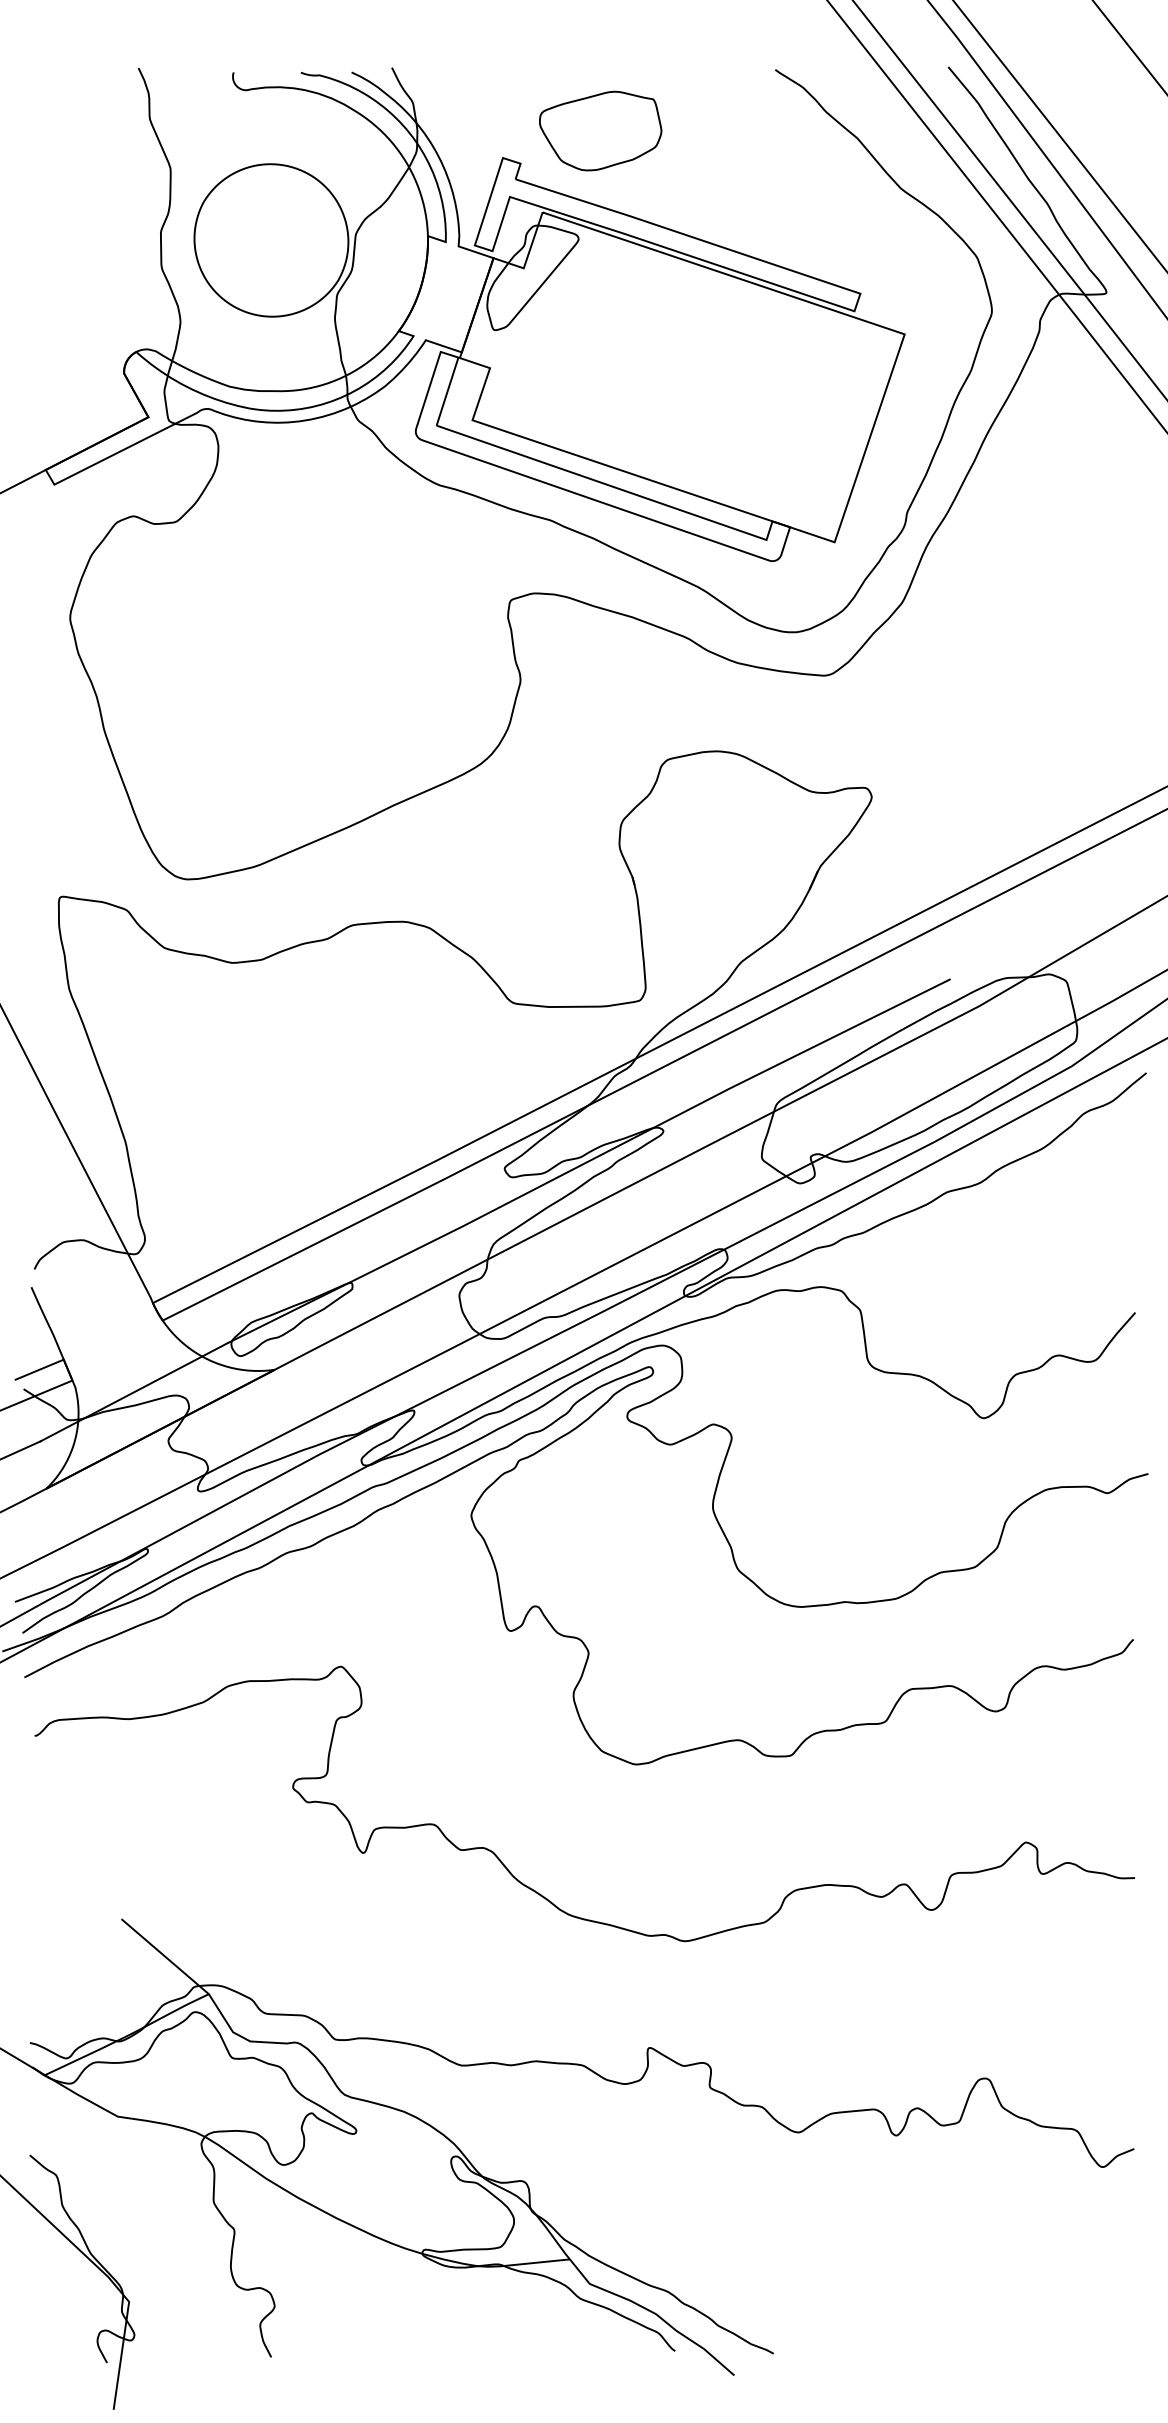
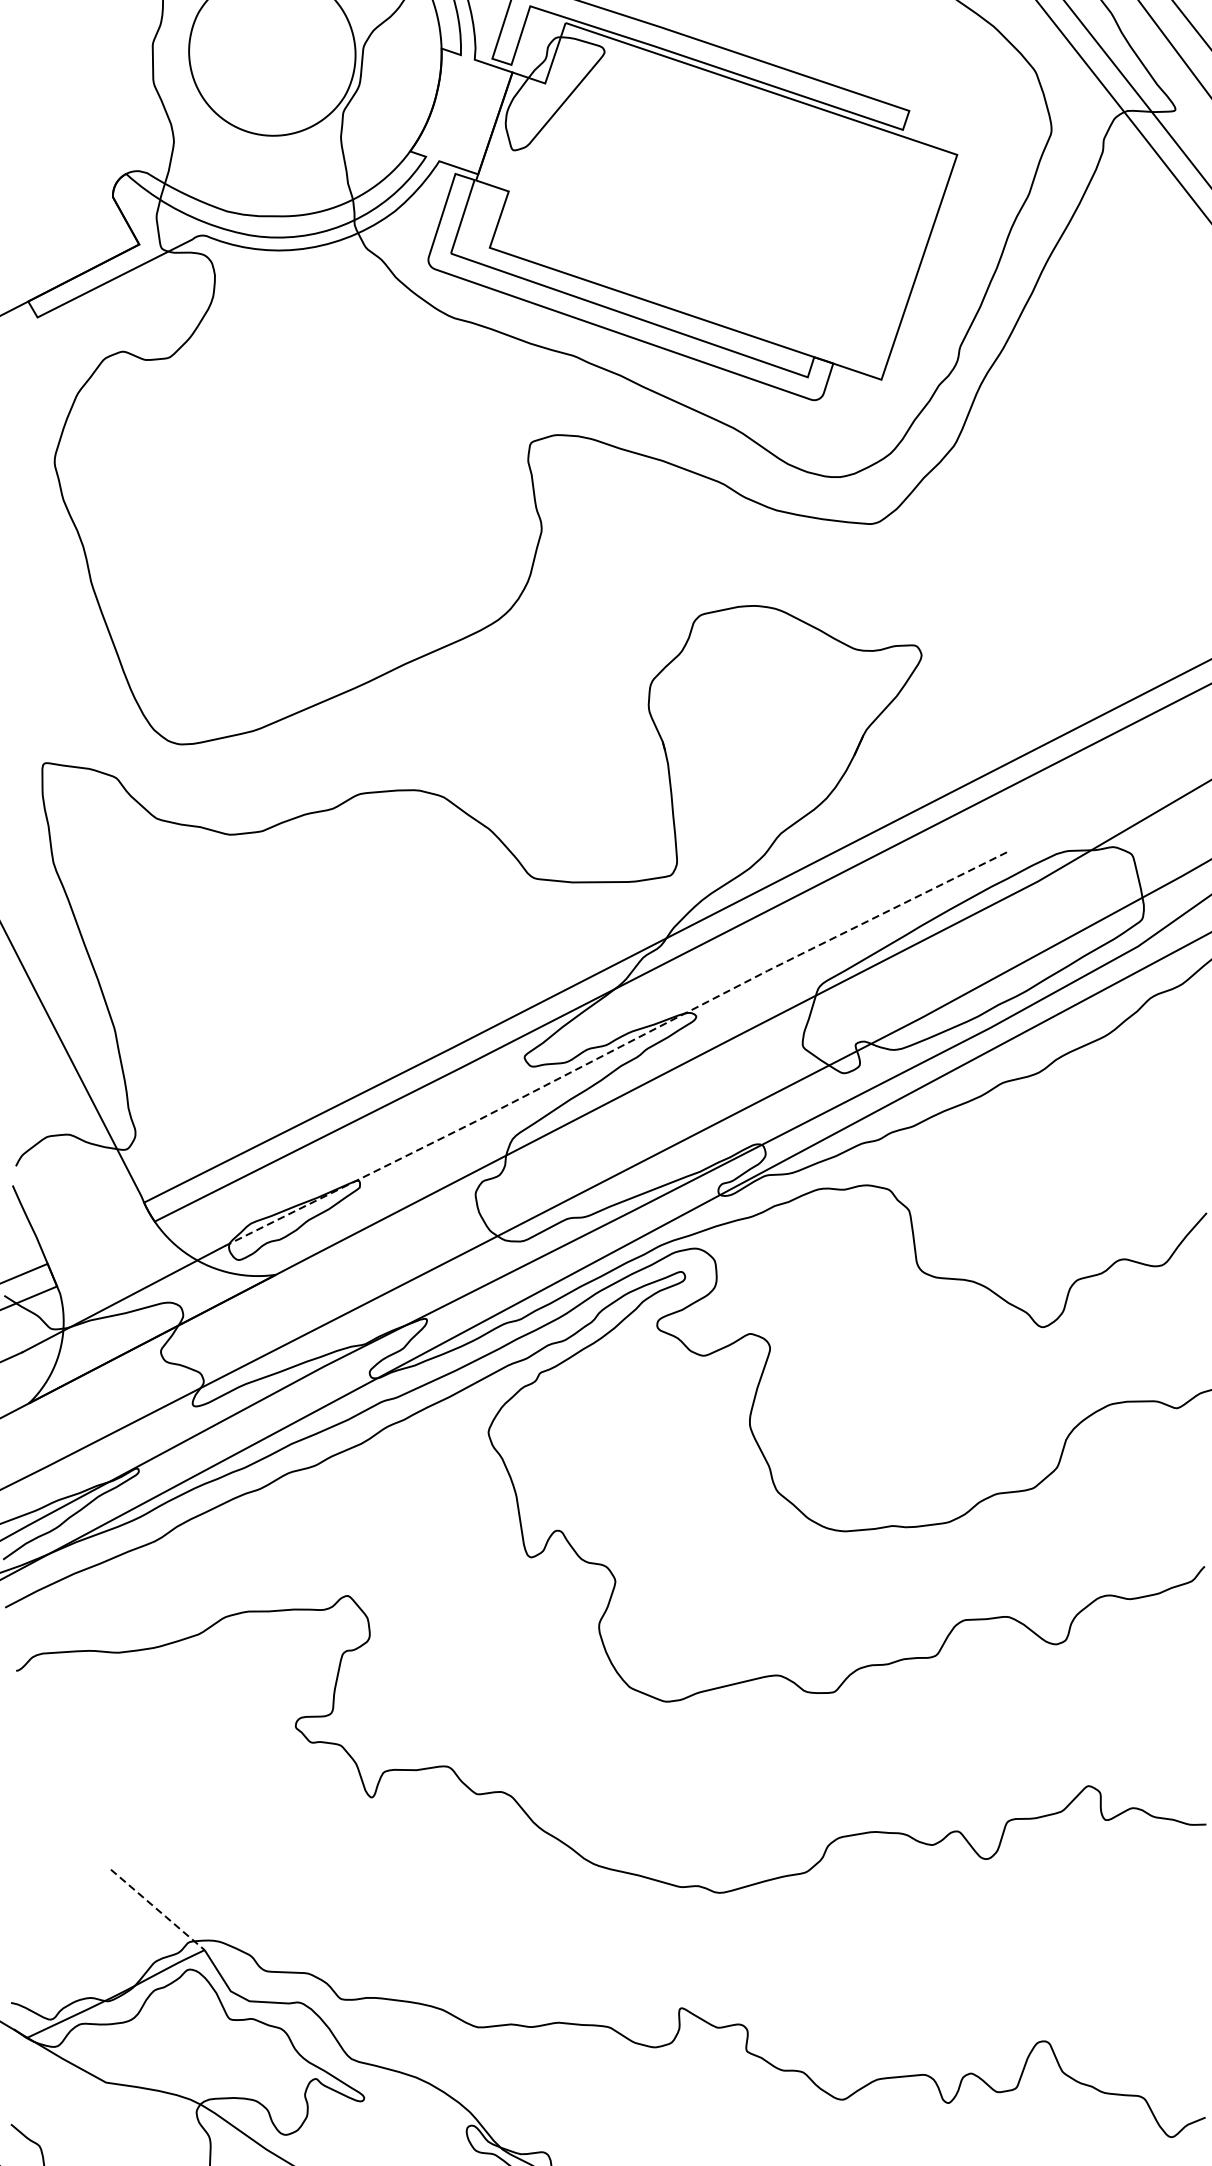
line: (589, 1161) -> (616, 1049), solid -> dashed
line: (165, 1957) -> (157, 1910), solid -> dashed

